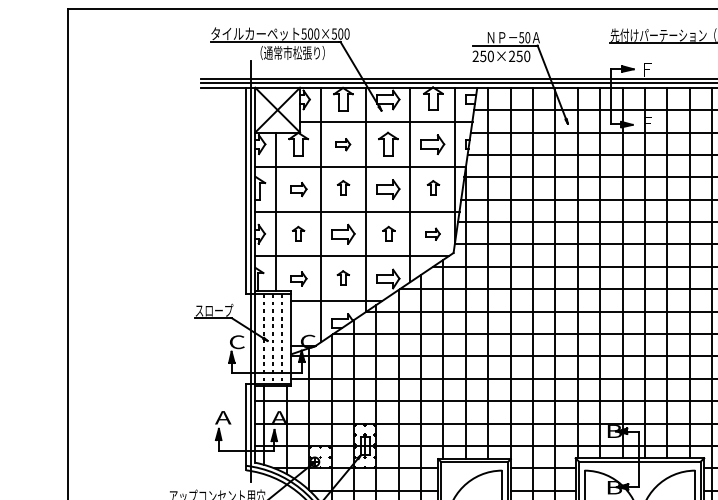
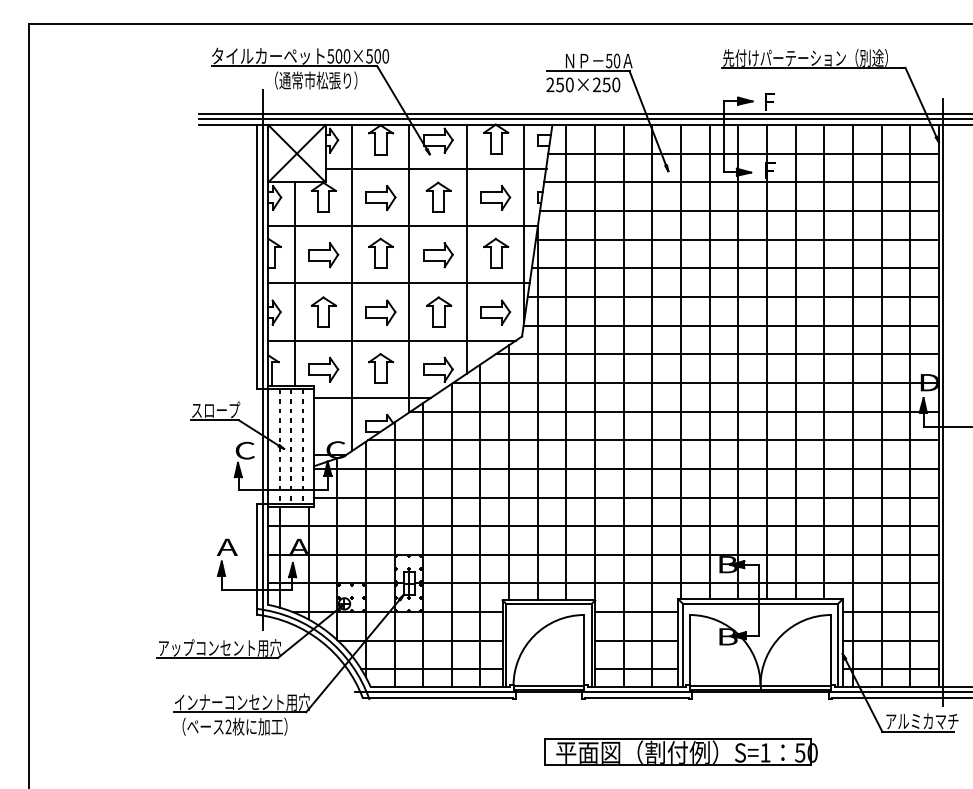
part: (342, 144) -> (380, 197), size x1.67
part: (343, 187) -> (381, 252), size x1.67
part: (433, 187) -> (496, 252), size x1.67
part: (298, 189) -> (323, 255), size x1.43
part: (298, 233) -> (323, 311), size x1.67
part: (389, 233) -> (439, 311), size x1.67
part: (432, 234) -> (495, 312), size x1.67
part: (342, 277) -> (380, 368), size x1.67
part: (298, 278) -> (323, 369), size x1.43

